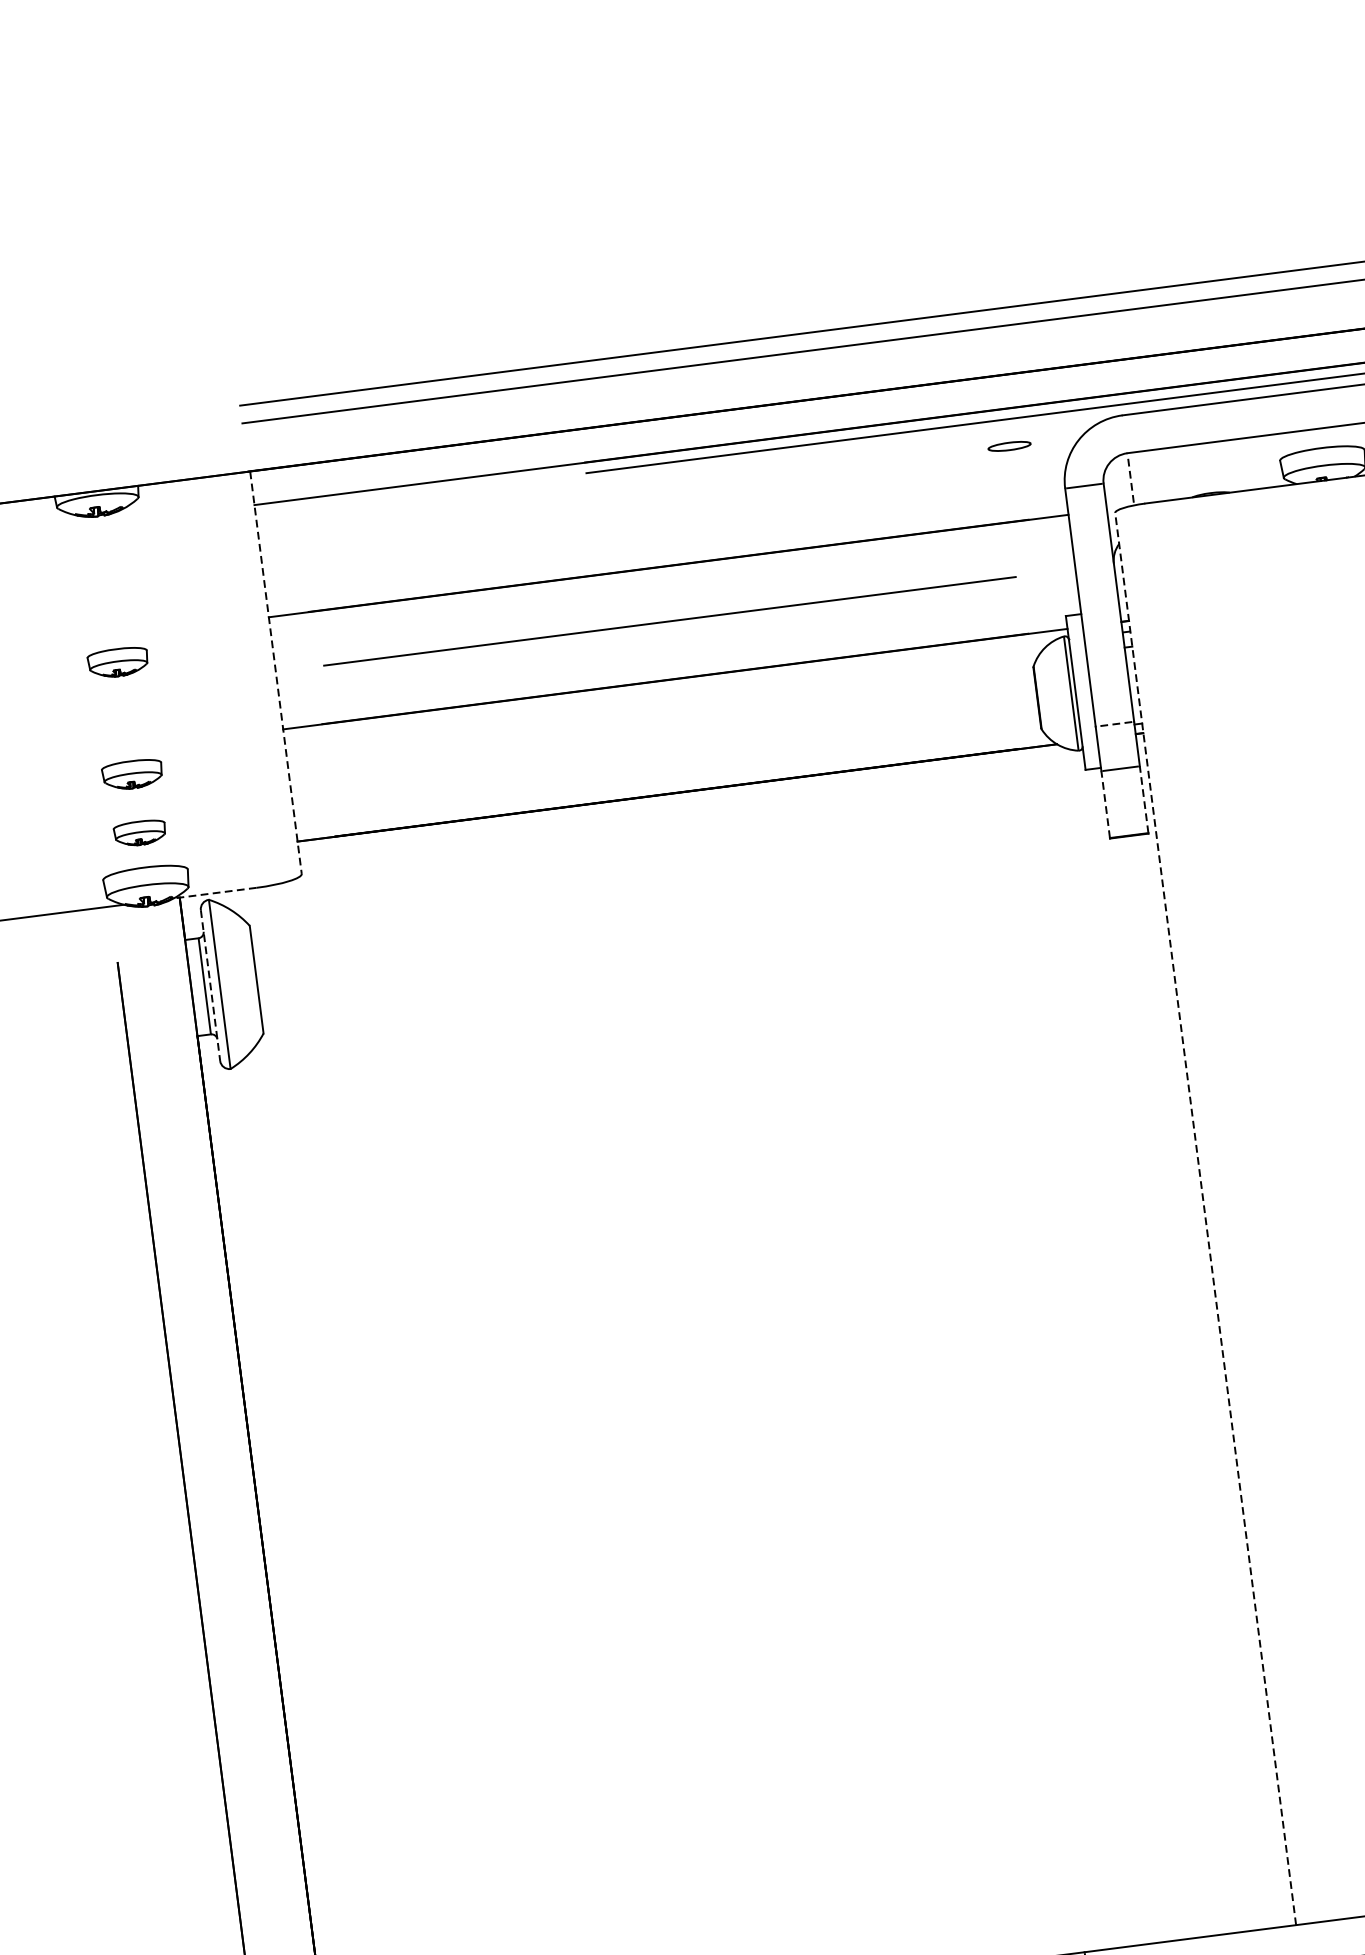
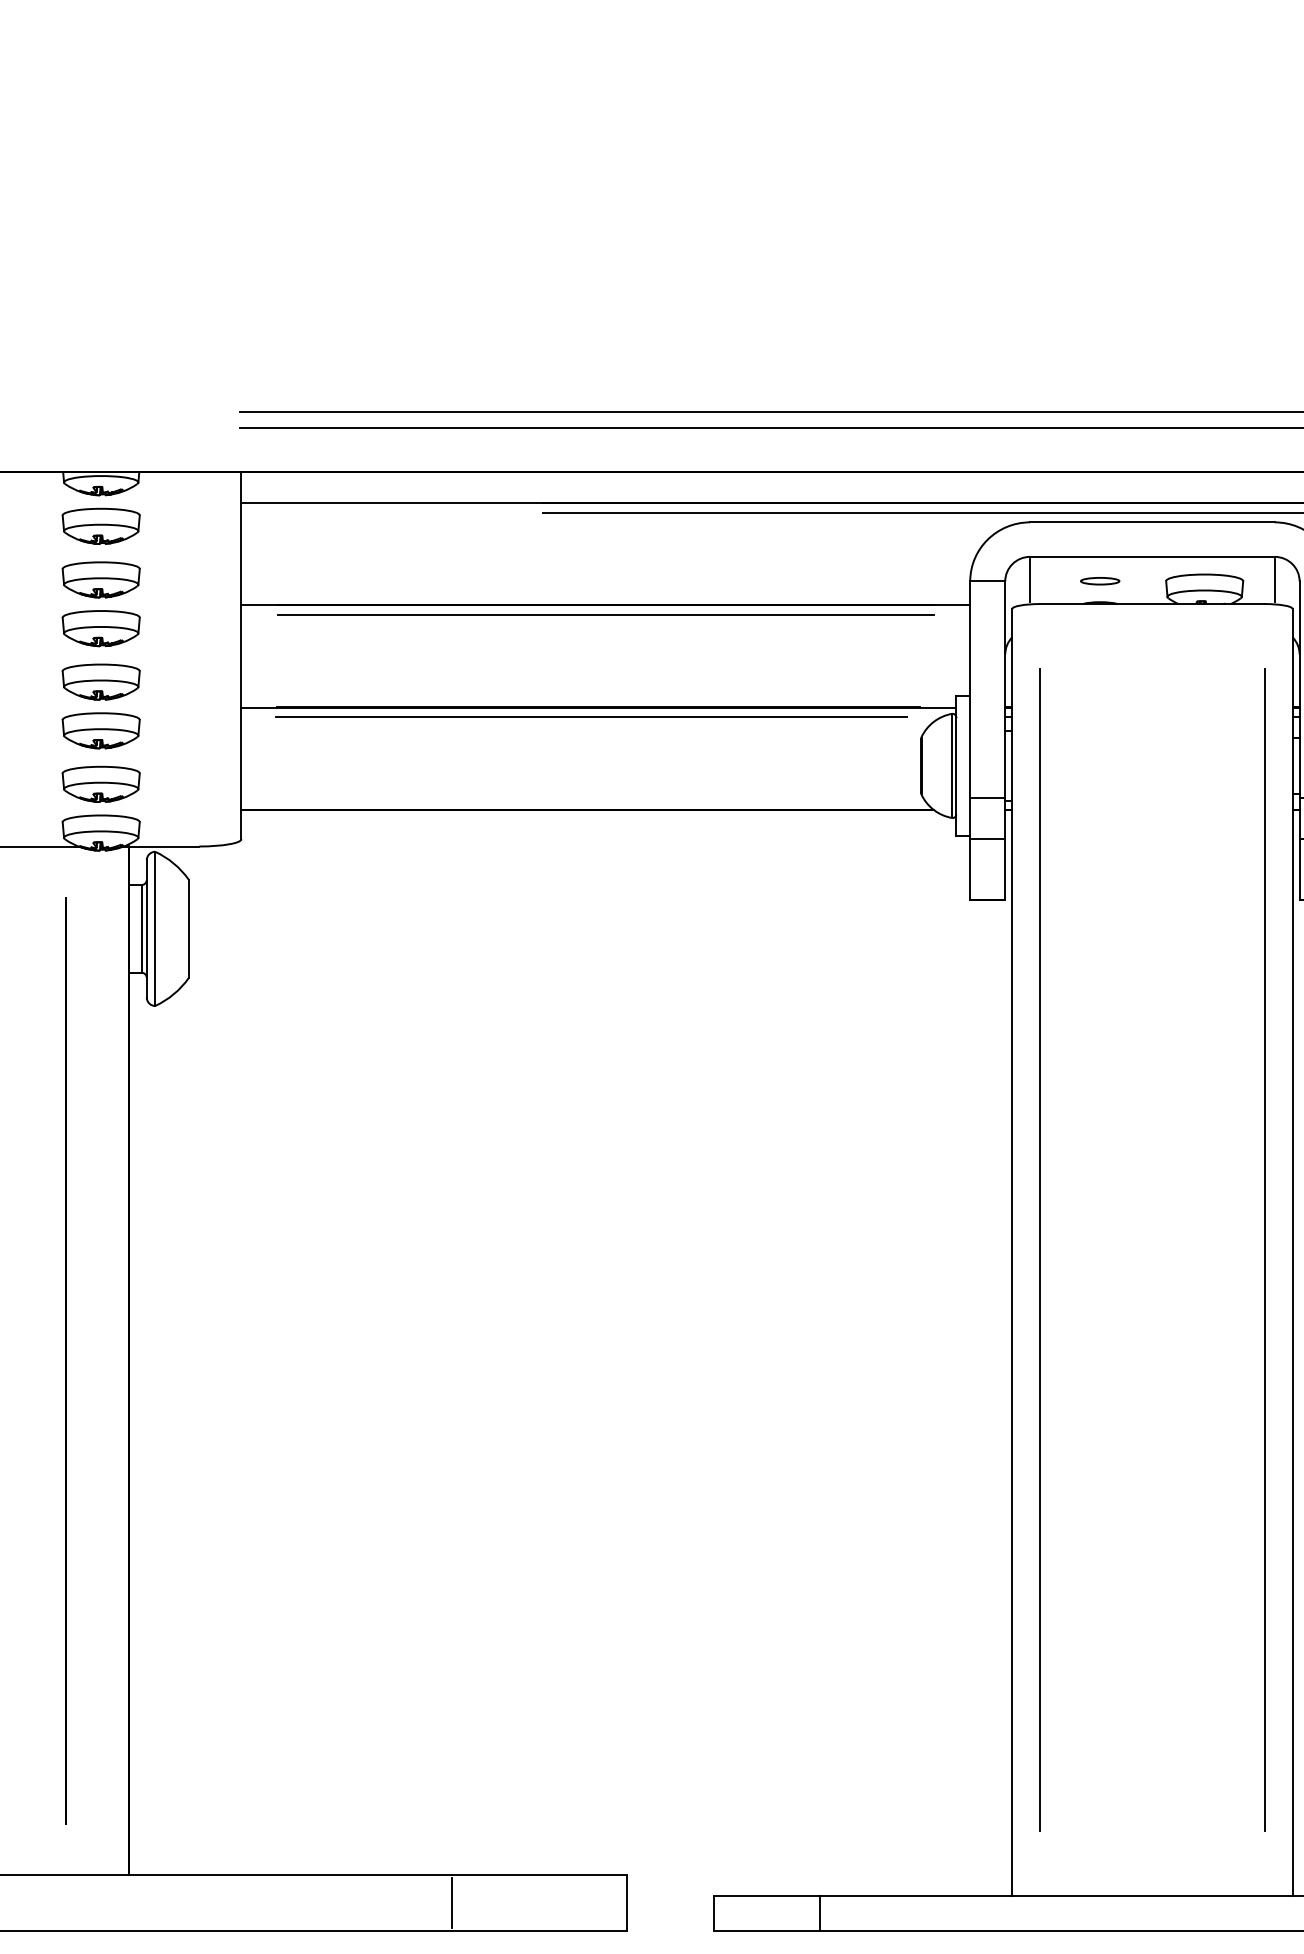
part: (1009, 446) -> (1100, 581), moved
line: (1131, 479) -> (1030, 580), dashed -> solid
part: (103, 549) -> (100, 525), added
line: (669, 576) -> (605, 614), added
part: (110, 608) -> (100, 579), added
line: (669, 620) -> (591, 716), moved
part: (117, 662) -> (100, 628), size x1.43
line: (276, 673) -> (241, 656), dashed -> solid
part: (124, 720) -> (100, 681), added
line: (1114, 724) -> (987, 798), dashed -> solid
part: (131, 774) -> (100, 730), size x1.43
line: (1144, 798) -> (1005, 868), dashed -> solid
line: (1105, 803) -> (970, 868), dashed -> solid
part: (139, 832) -> (100, 783), size x1.67
line: (215, 893) -> (161, 846), dashed -> solid
line: (210, 985) -> (146, 928), dashed -> solid
line: (1236, 1211) -> (1040, 1249), added
line: (1205, 1218) -> (1012, 1252), dashed -> solid

